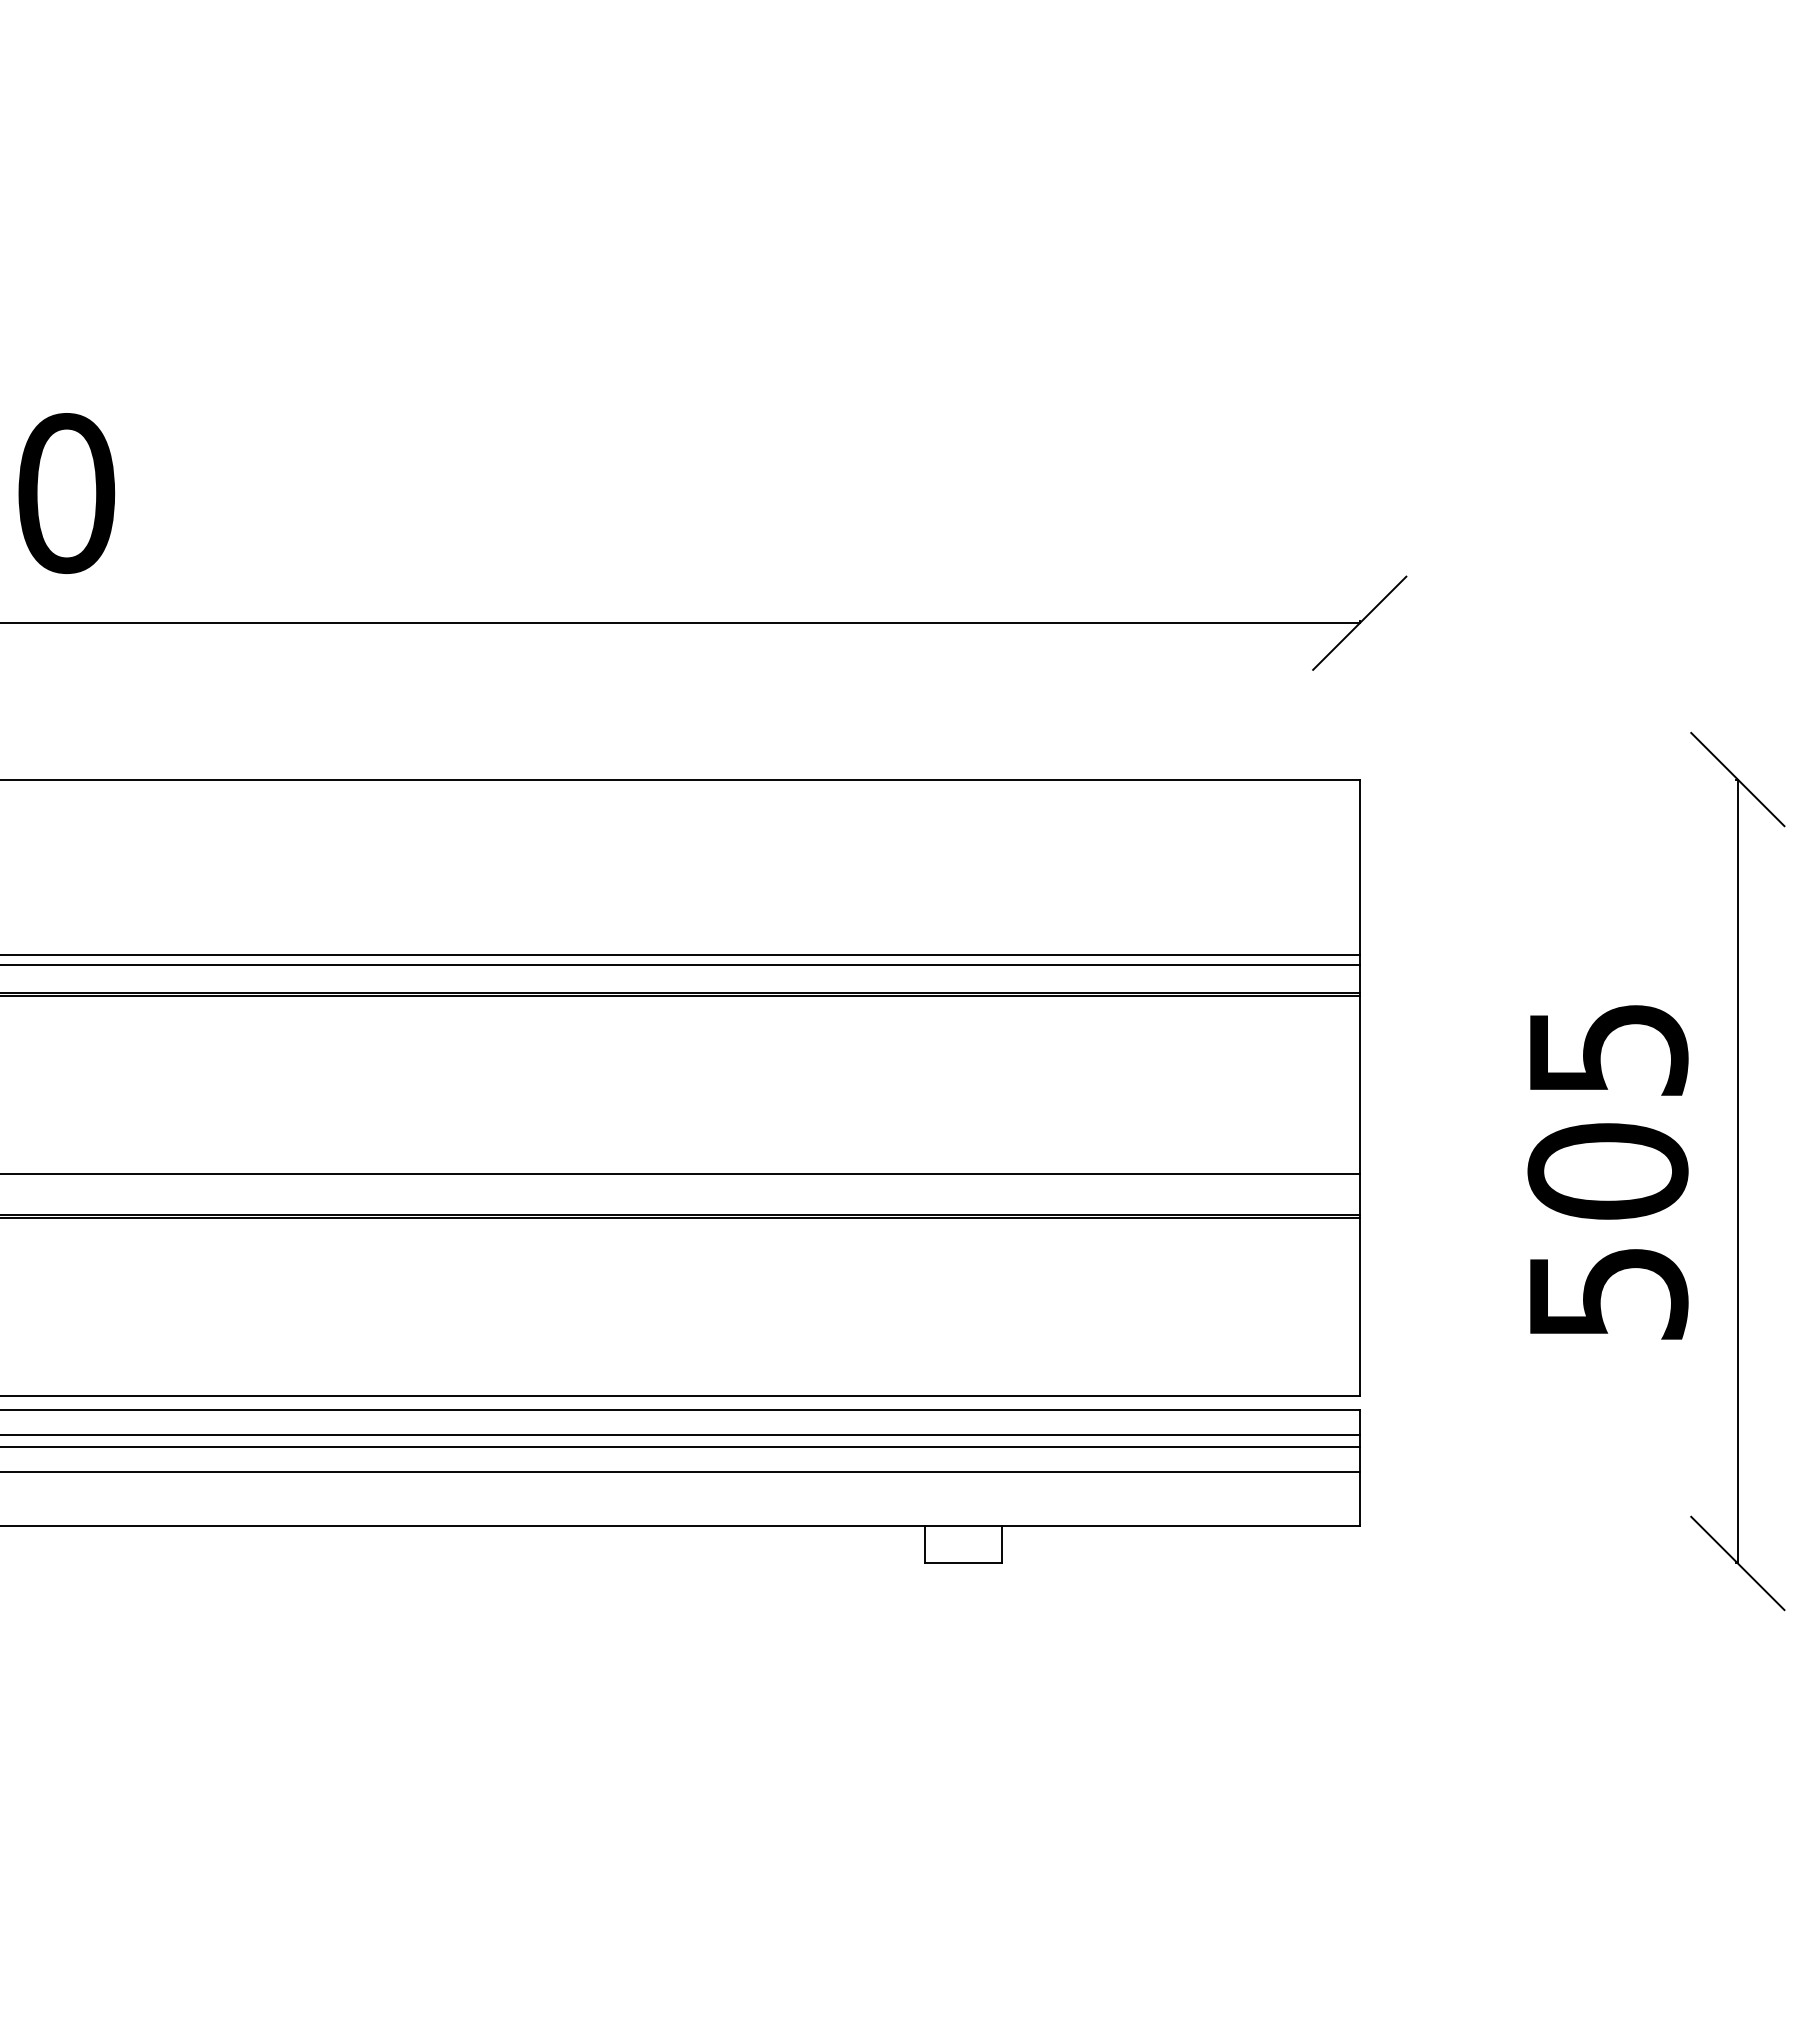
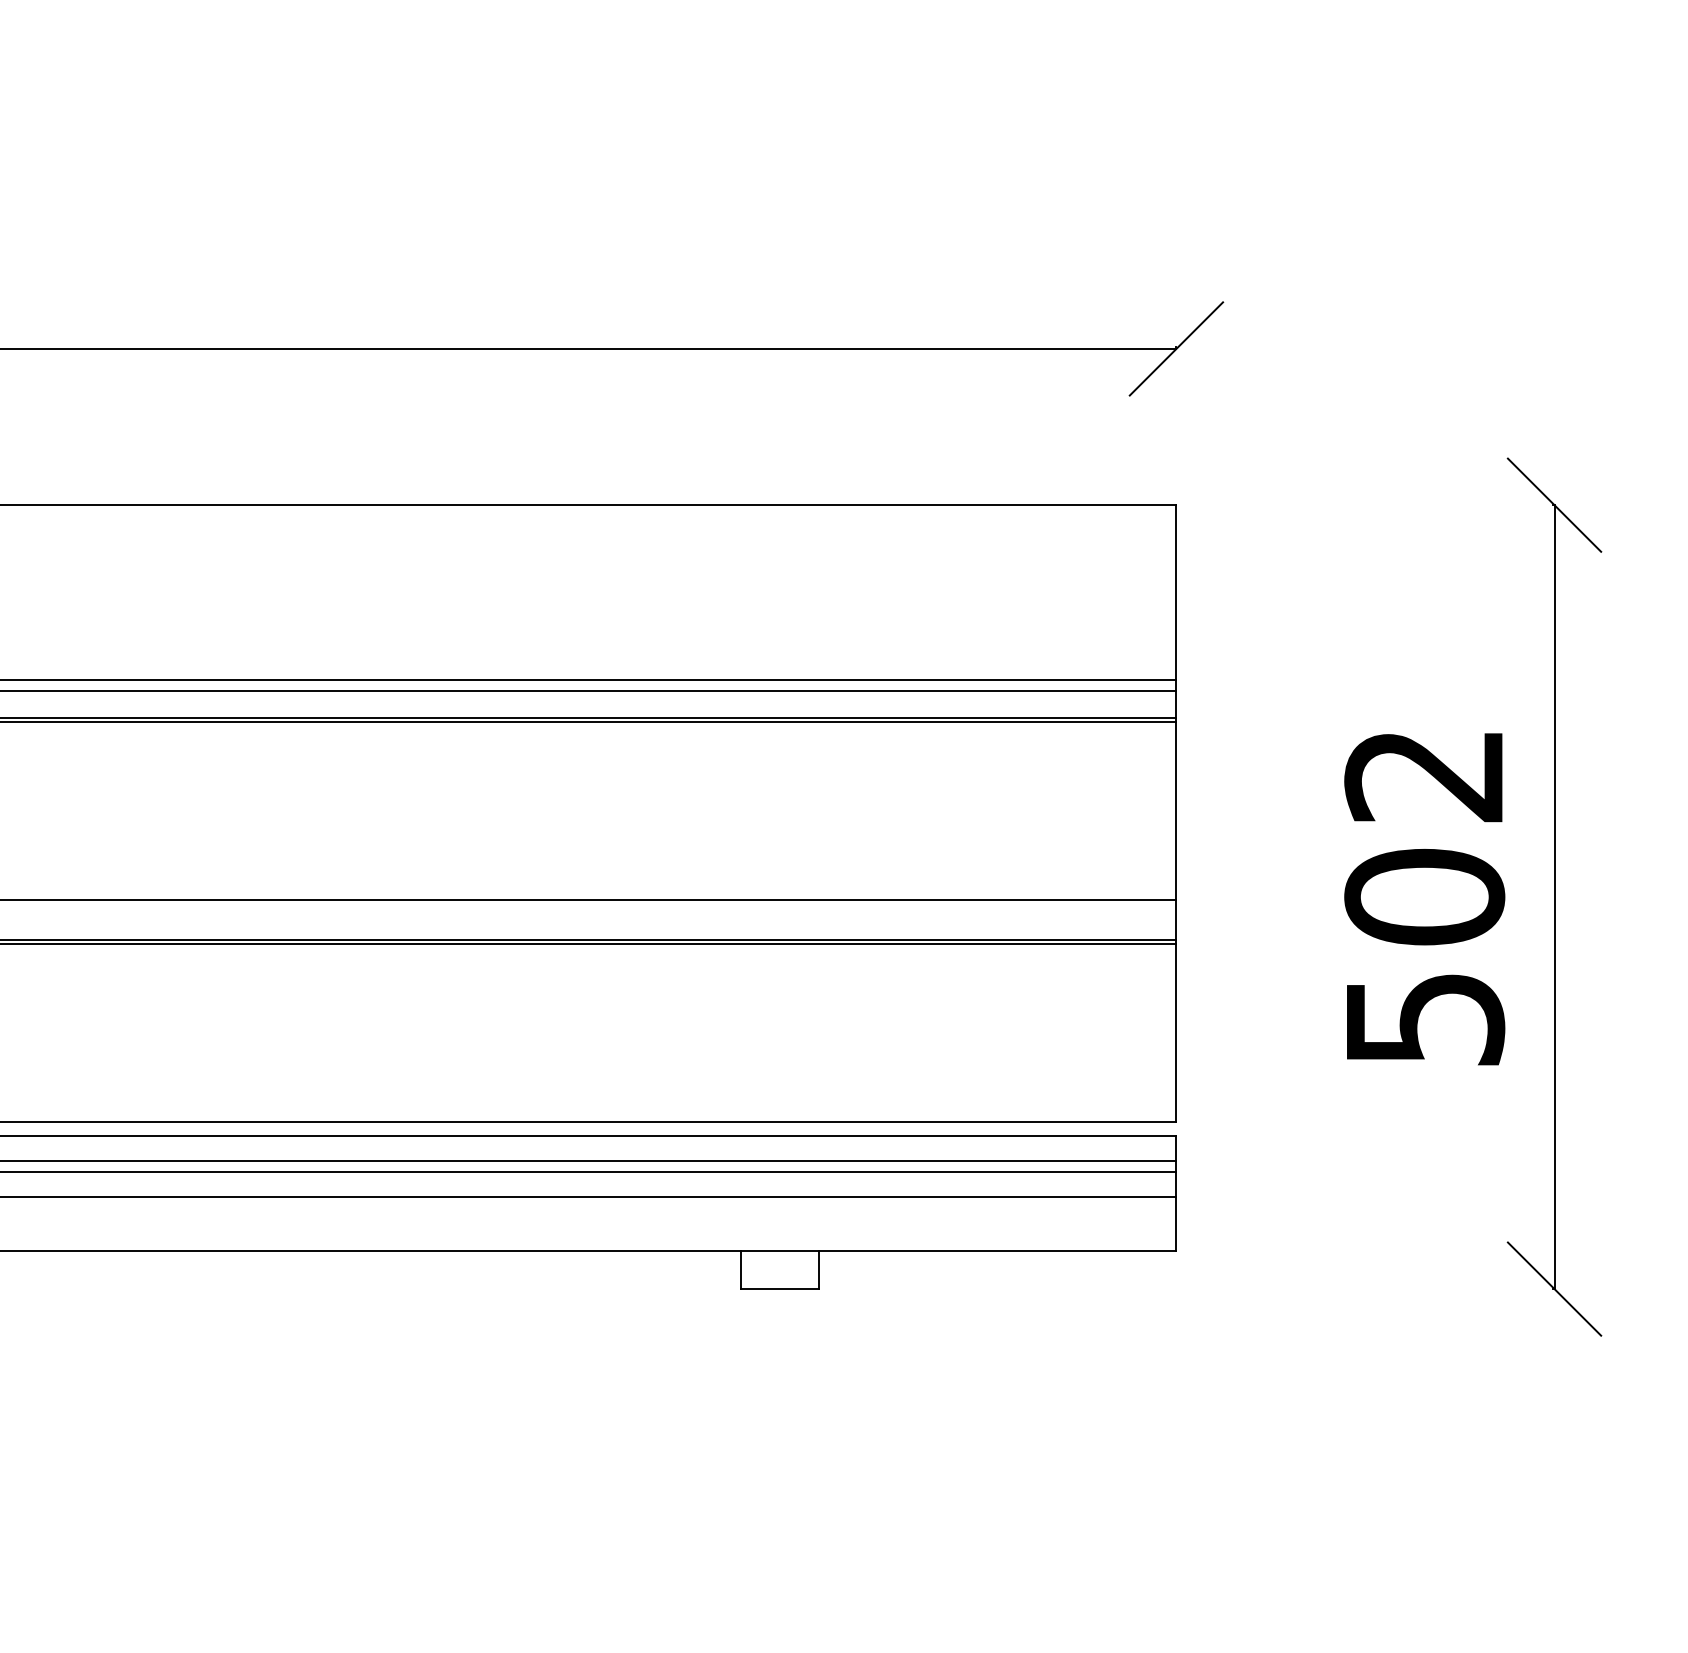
text: (1607, 1050) -> (1424, 776), 505 -> 502

